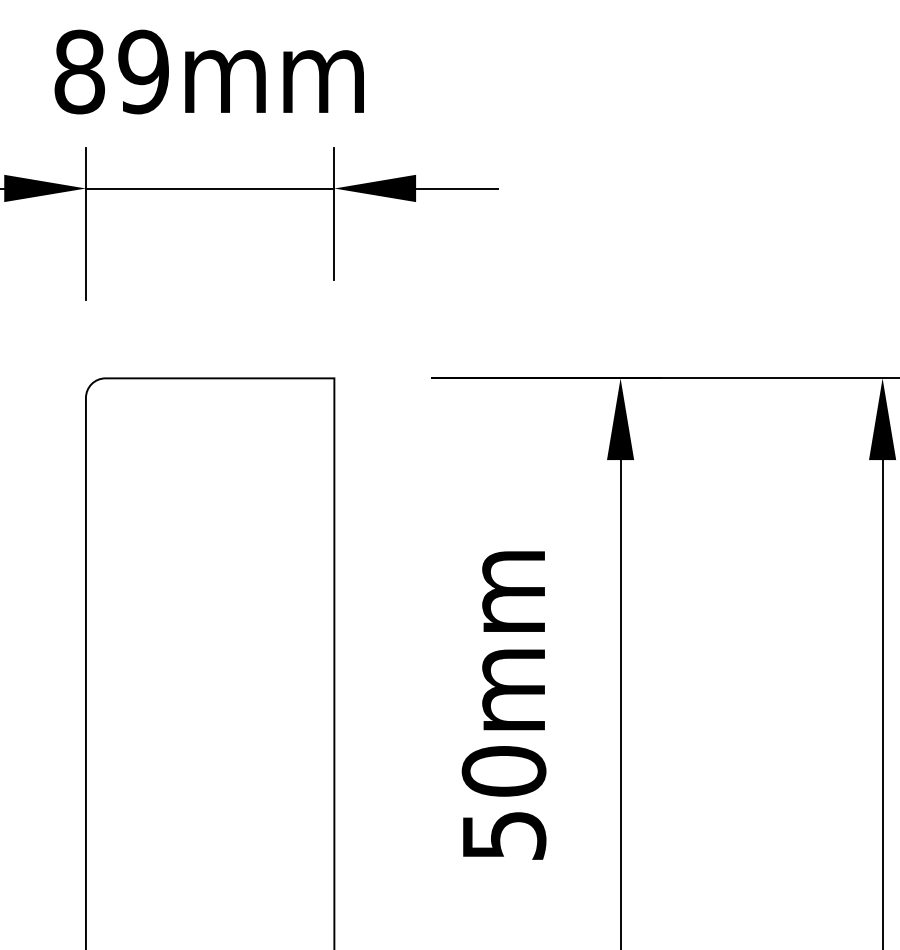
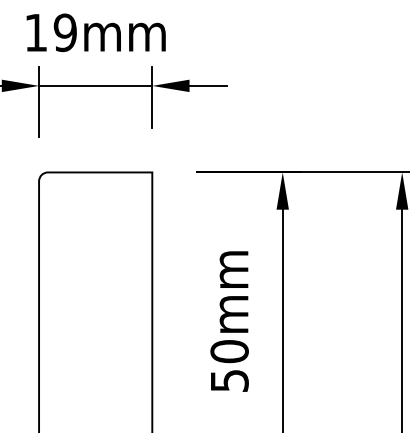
text: (78, 71) -> (35, 32), 89mm -> 19mm

